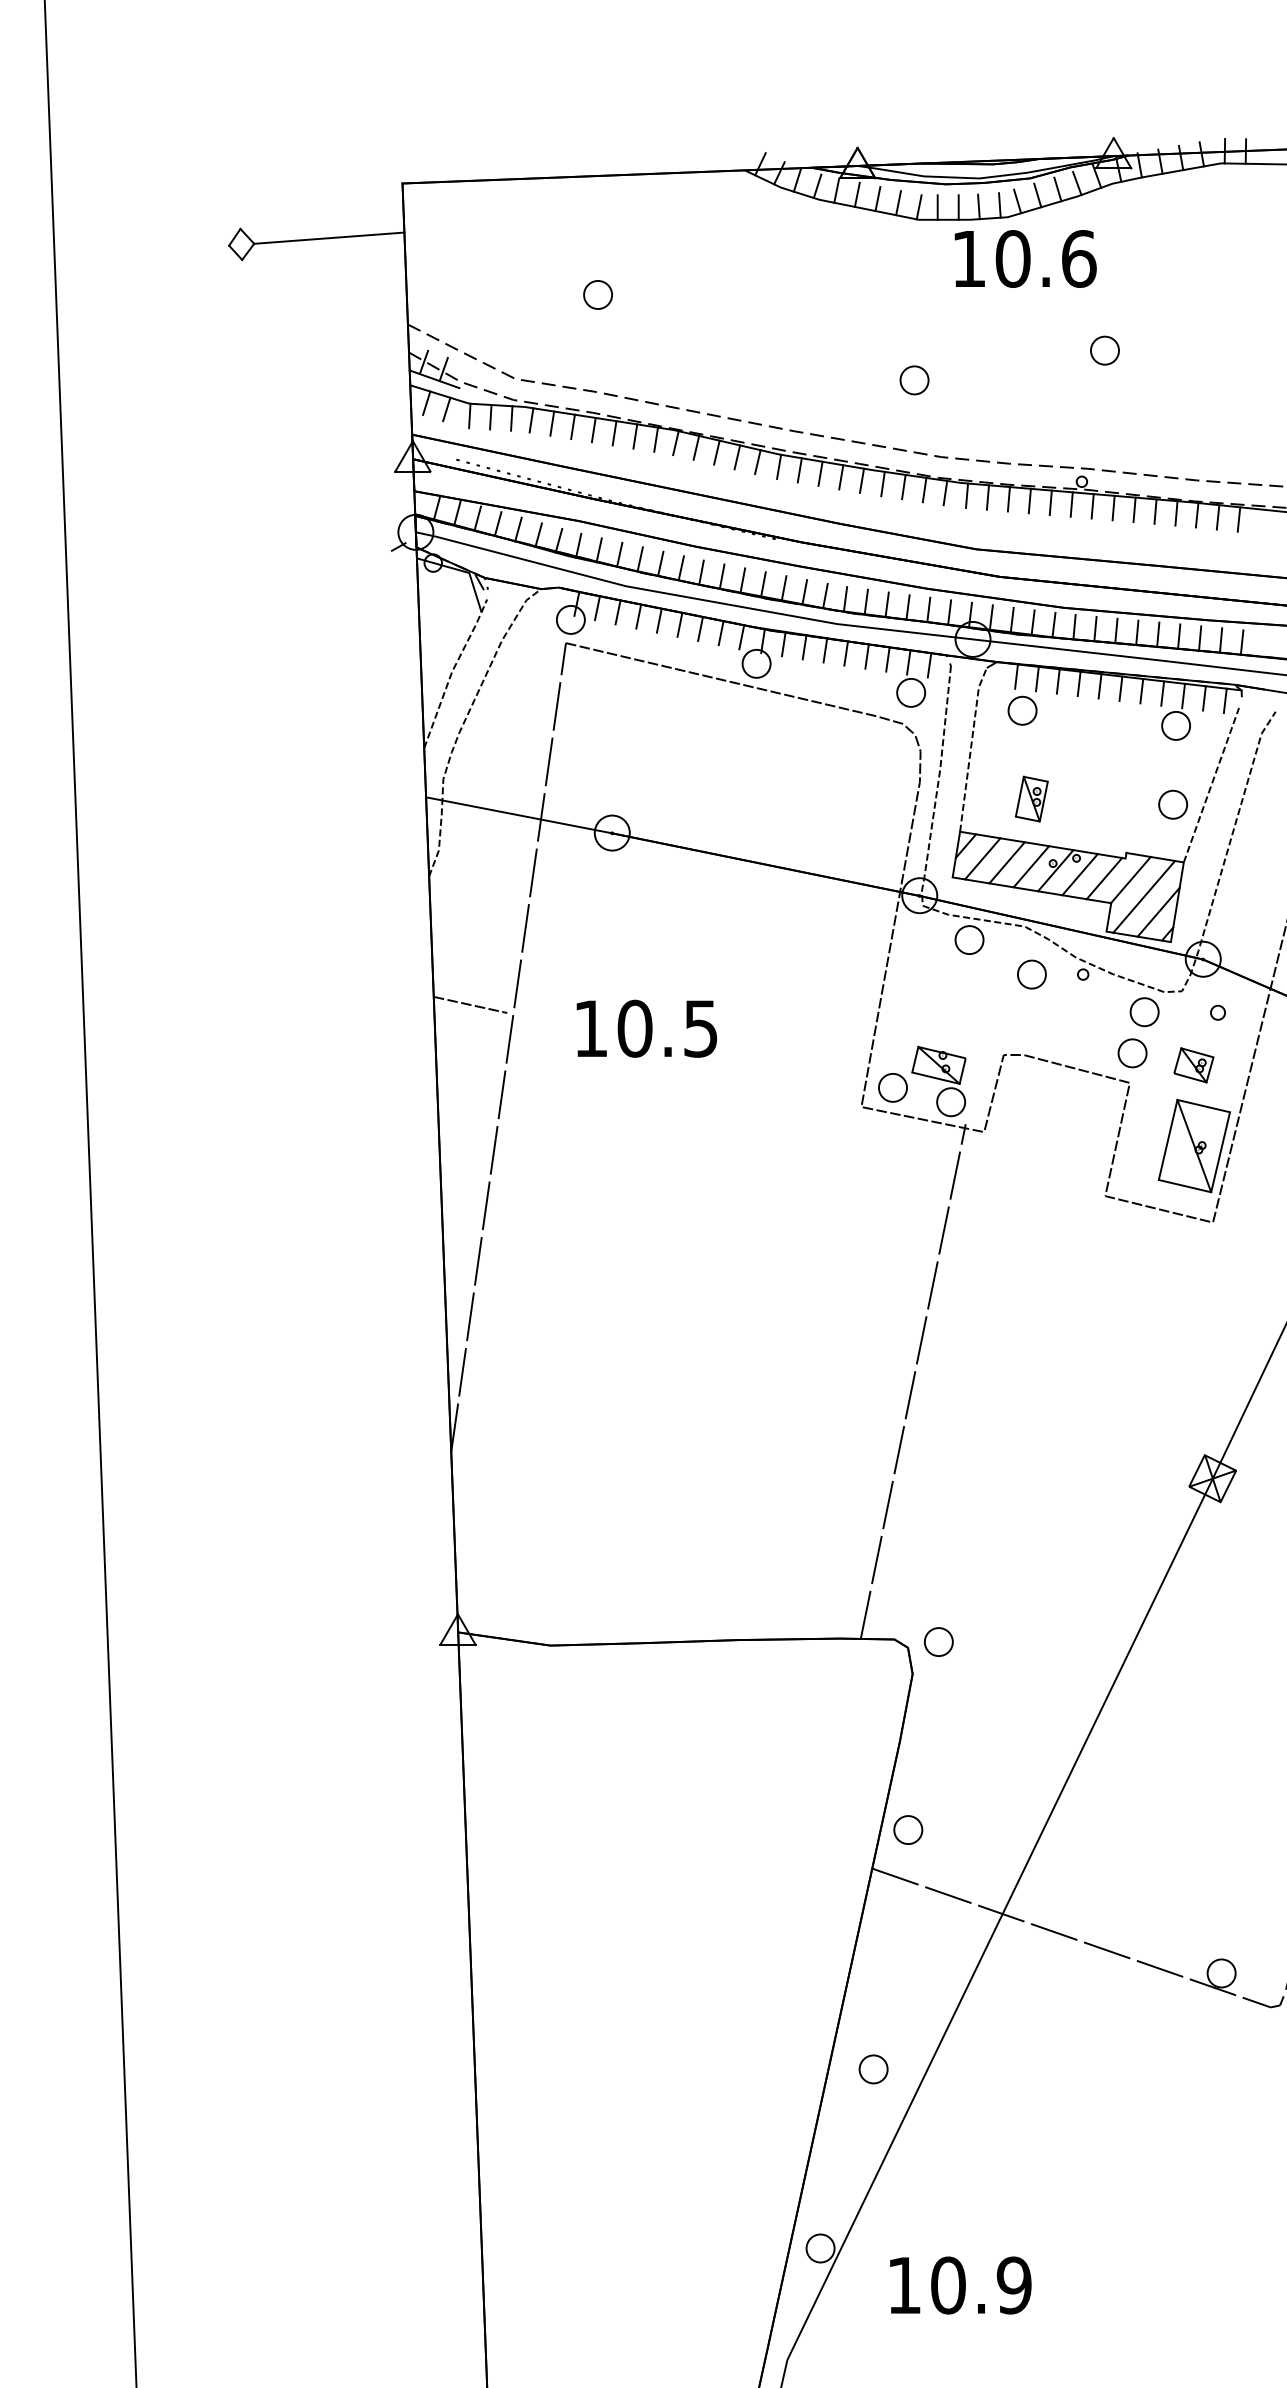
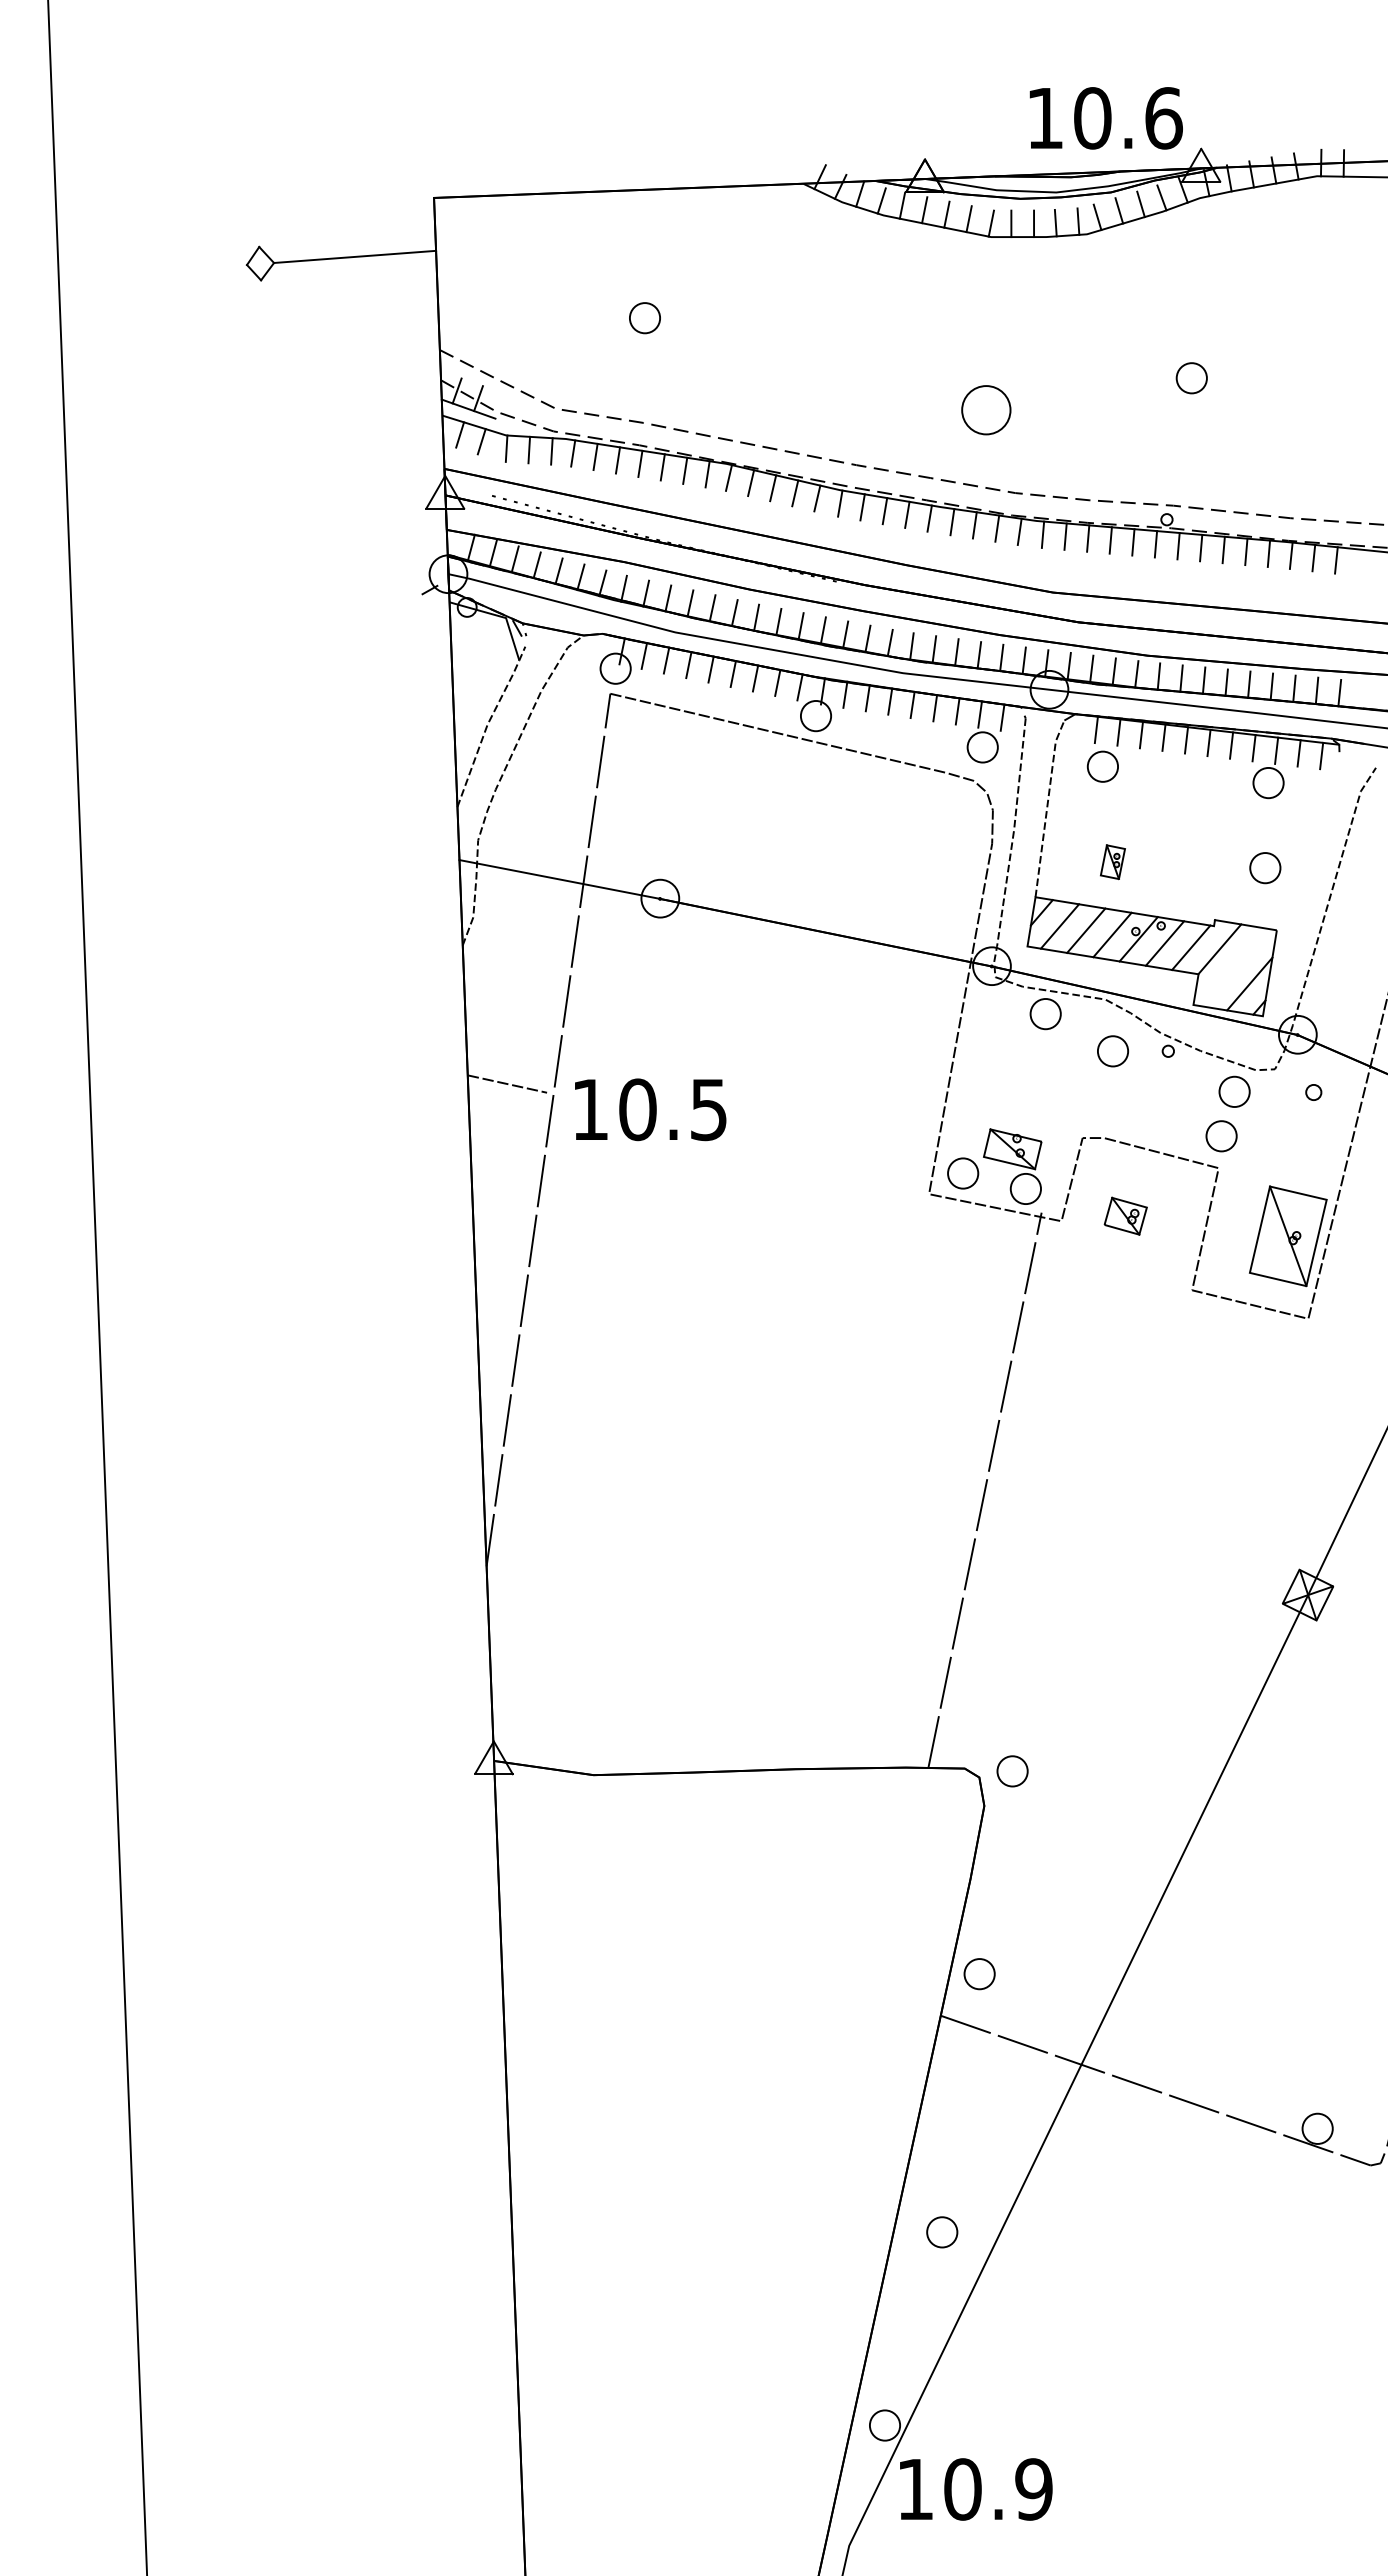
text: (1024, 259) -> (1105, 118), moved
part: (914, 380) -> (986, 410), size x1.6
line: (1211, 784) -> (1306, 846), removed
part: (1031, 799) -> (1112, 862), size x0.7
line: (1143, 896) -> (1233, 967), removed
text: (646, 1028) -> (650, 1109), moved
part: (1193, 1064) -> (1125, 1215), moved
text: (960, 2285) -> (976, 2489), moved

